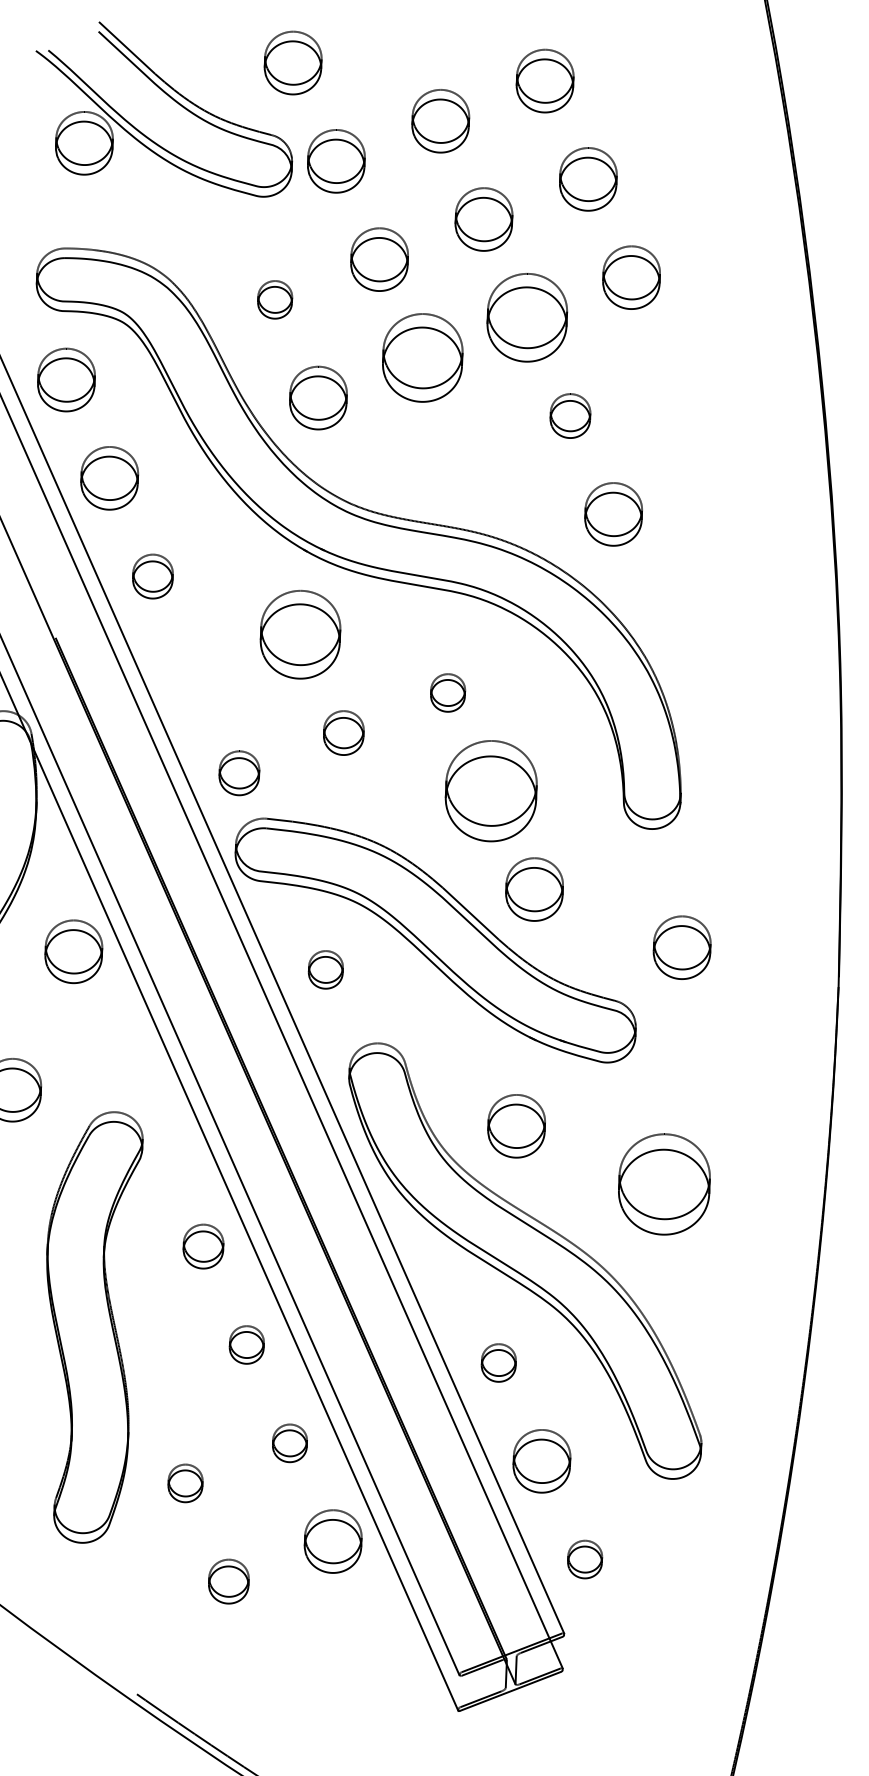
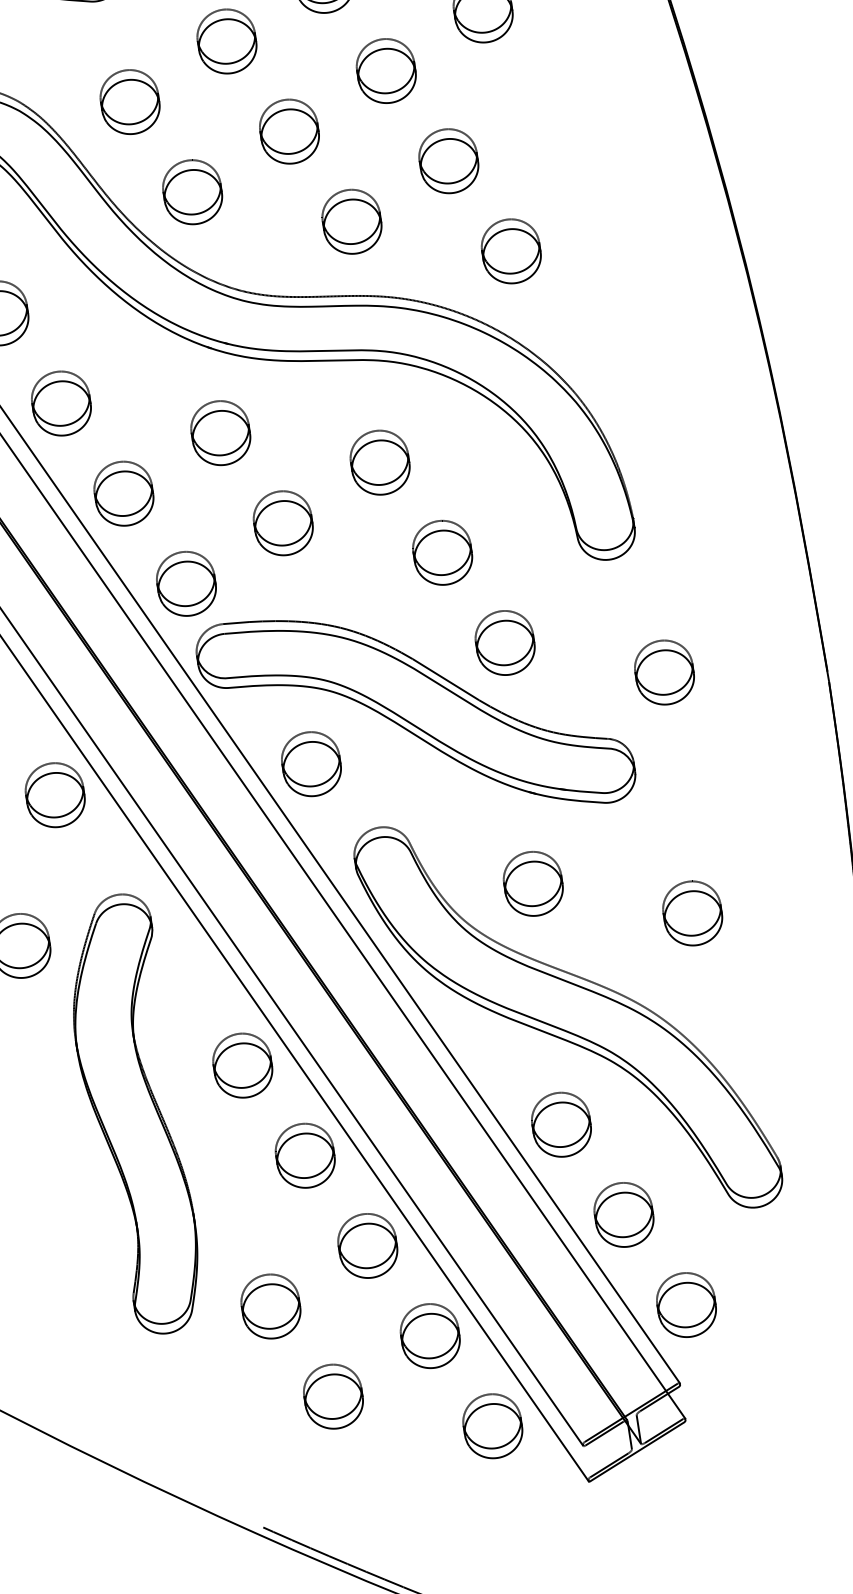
part: (274, 299) -> (129, 101), size x1.67
part: (526, 317) -> (385, 70), size x0.71
part: (422, 357) -> (289, 131), size x0.71
part: (570, 415) -> (448, 160), size x1.43
part: (465, 456) -> (351, 222), added
part: (152, 576) -> (60, 403), size x1.43
part: (300, 634) -> (220, 432), size x0.71
part: (195, 674) -> (123, 493), added
part: (447, 692) -> (379, 462), size x1.67
part: (343, 732) -> (282, 522), size x1.43
part: (239, 773) -> (186, 584), size x1.43
part: (491, 791) -> (442, 553), size x0.62
part: (325, 969) -> (311, 763), size x1.67
part: (663, 1184) -> (691, 913), size x0.62
part: (203, 1246) -> (242, 1065), size x1.43
part: (94, 1327) -> (138, 1114), moved
part: (246, 1344) -> (304, 1155), size x1.67
part: (498, 1362) -> (561, 1124), size x1.67
part: (289, 1443) -> (367, 1246), size x1.67
part: (185, 1483) -> (270, 1306), size x1.67
part: (584, 1559) -> (685, 1305), size x1.67
part: (228, 1581) -> (333, 1396), size x1.43
part: (376, 1639) -> (492, 1425), added

